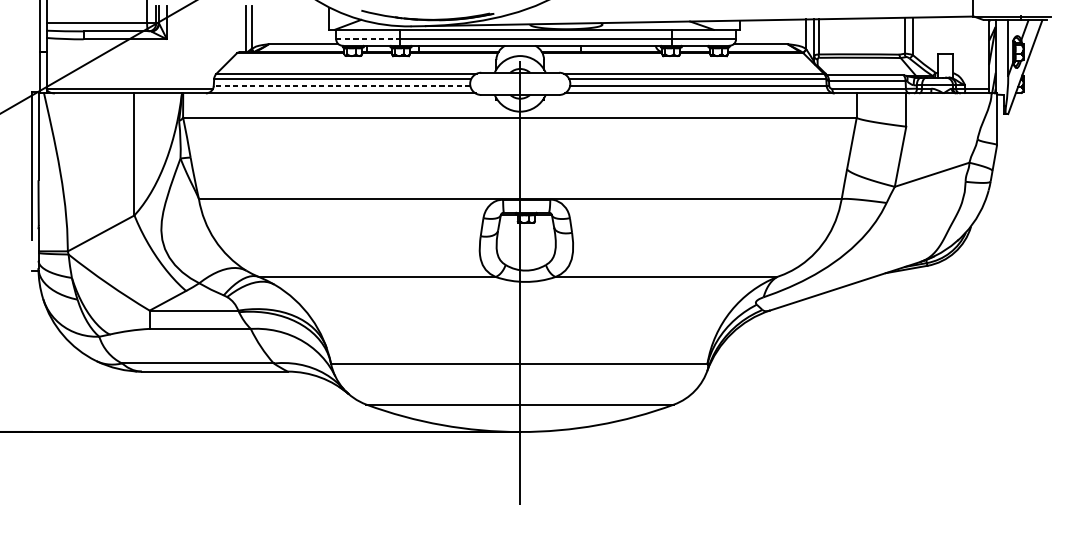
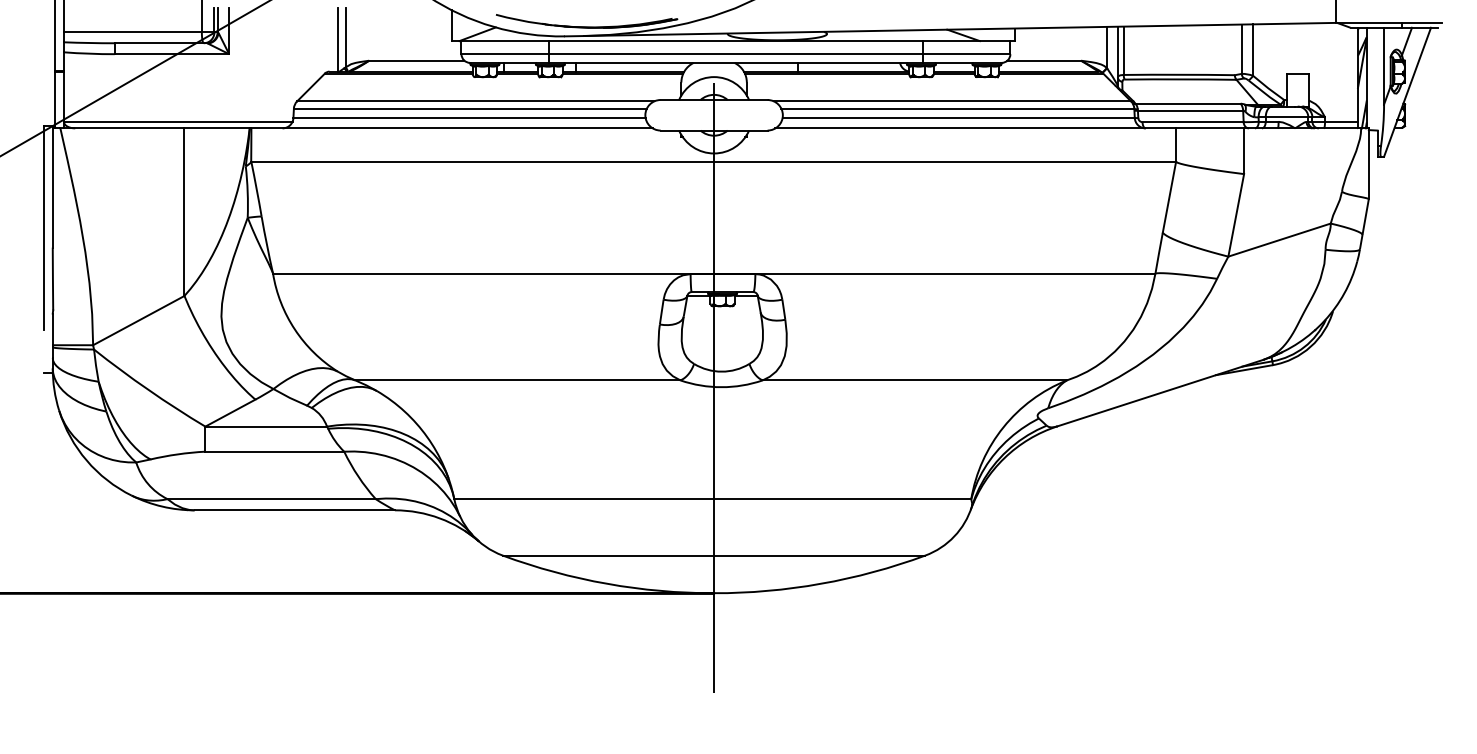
line: (368, 39) -> (505, 54), dashed -> solid
line: (342, 86) -> (469, 118), dashed -> solid

